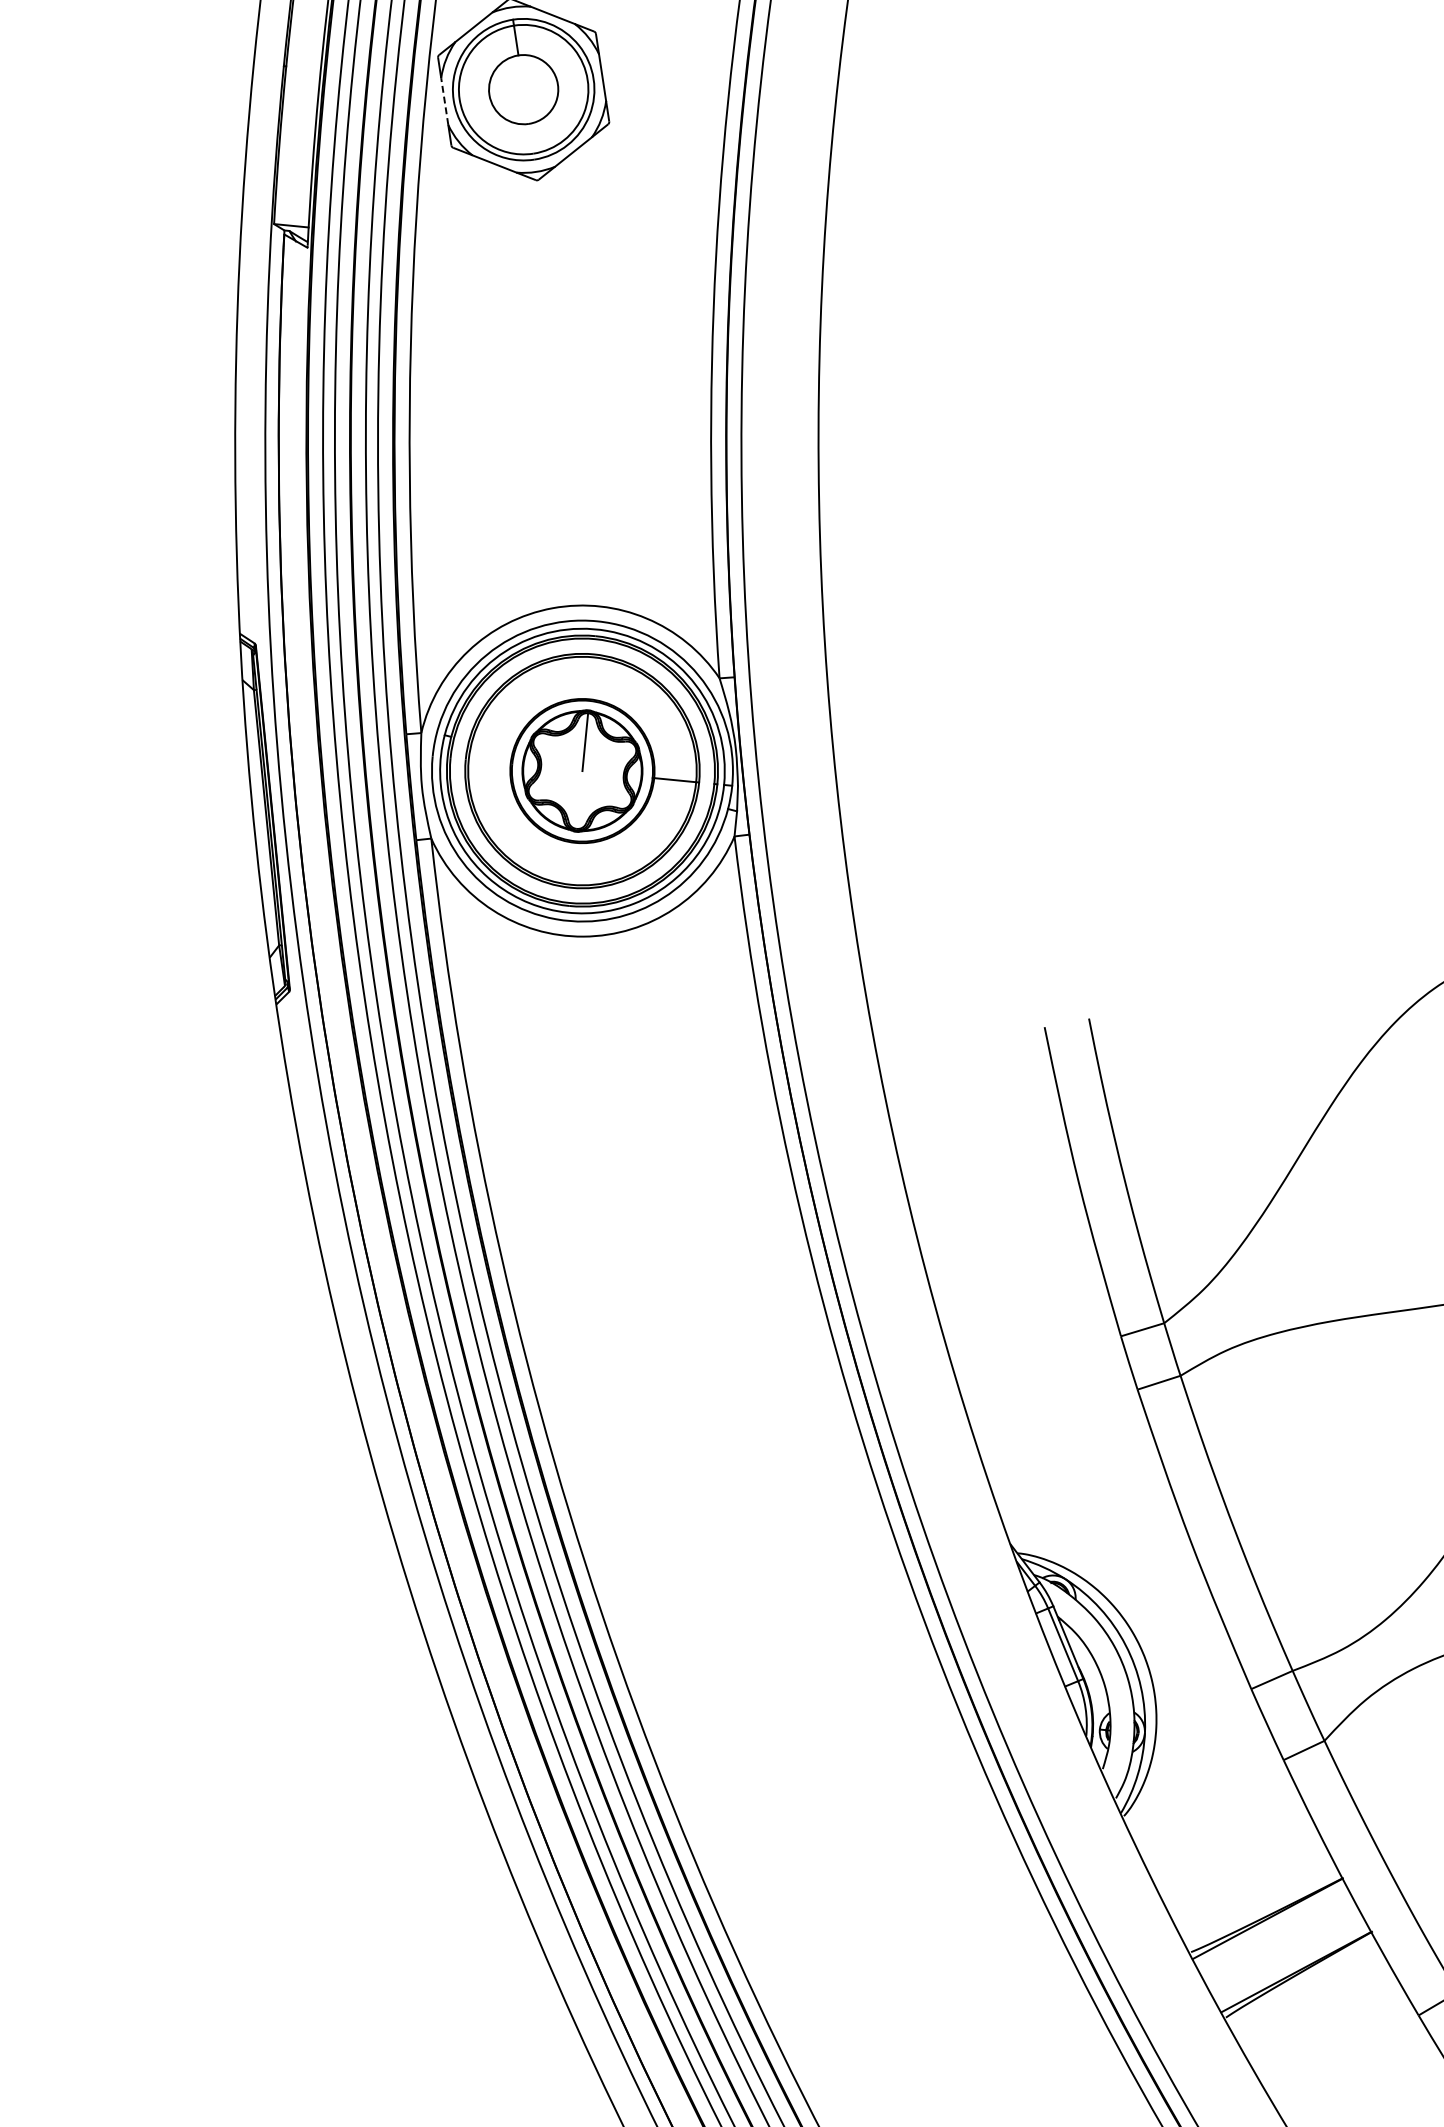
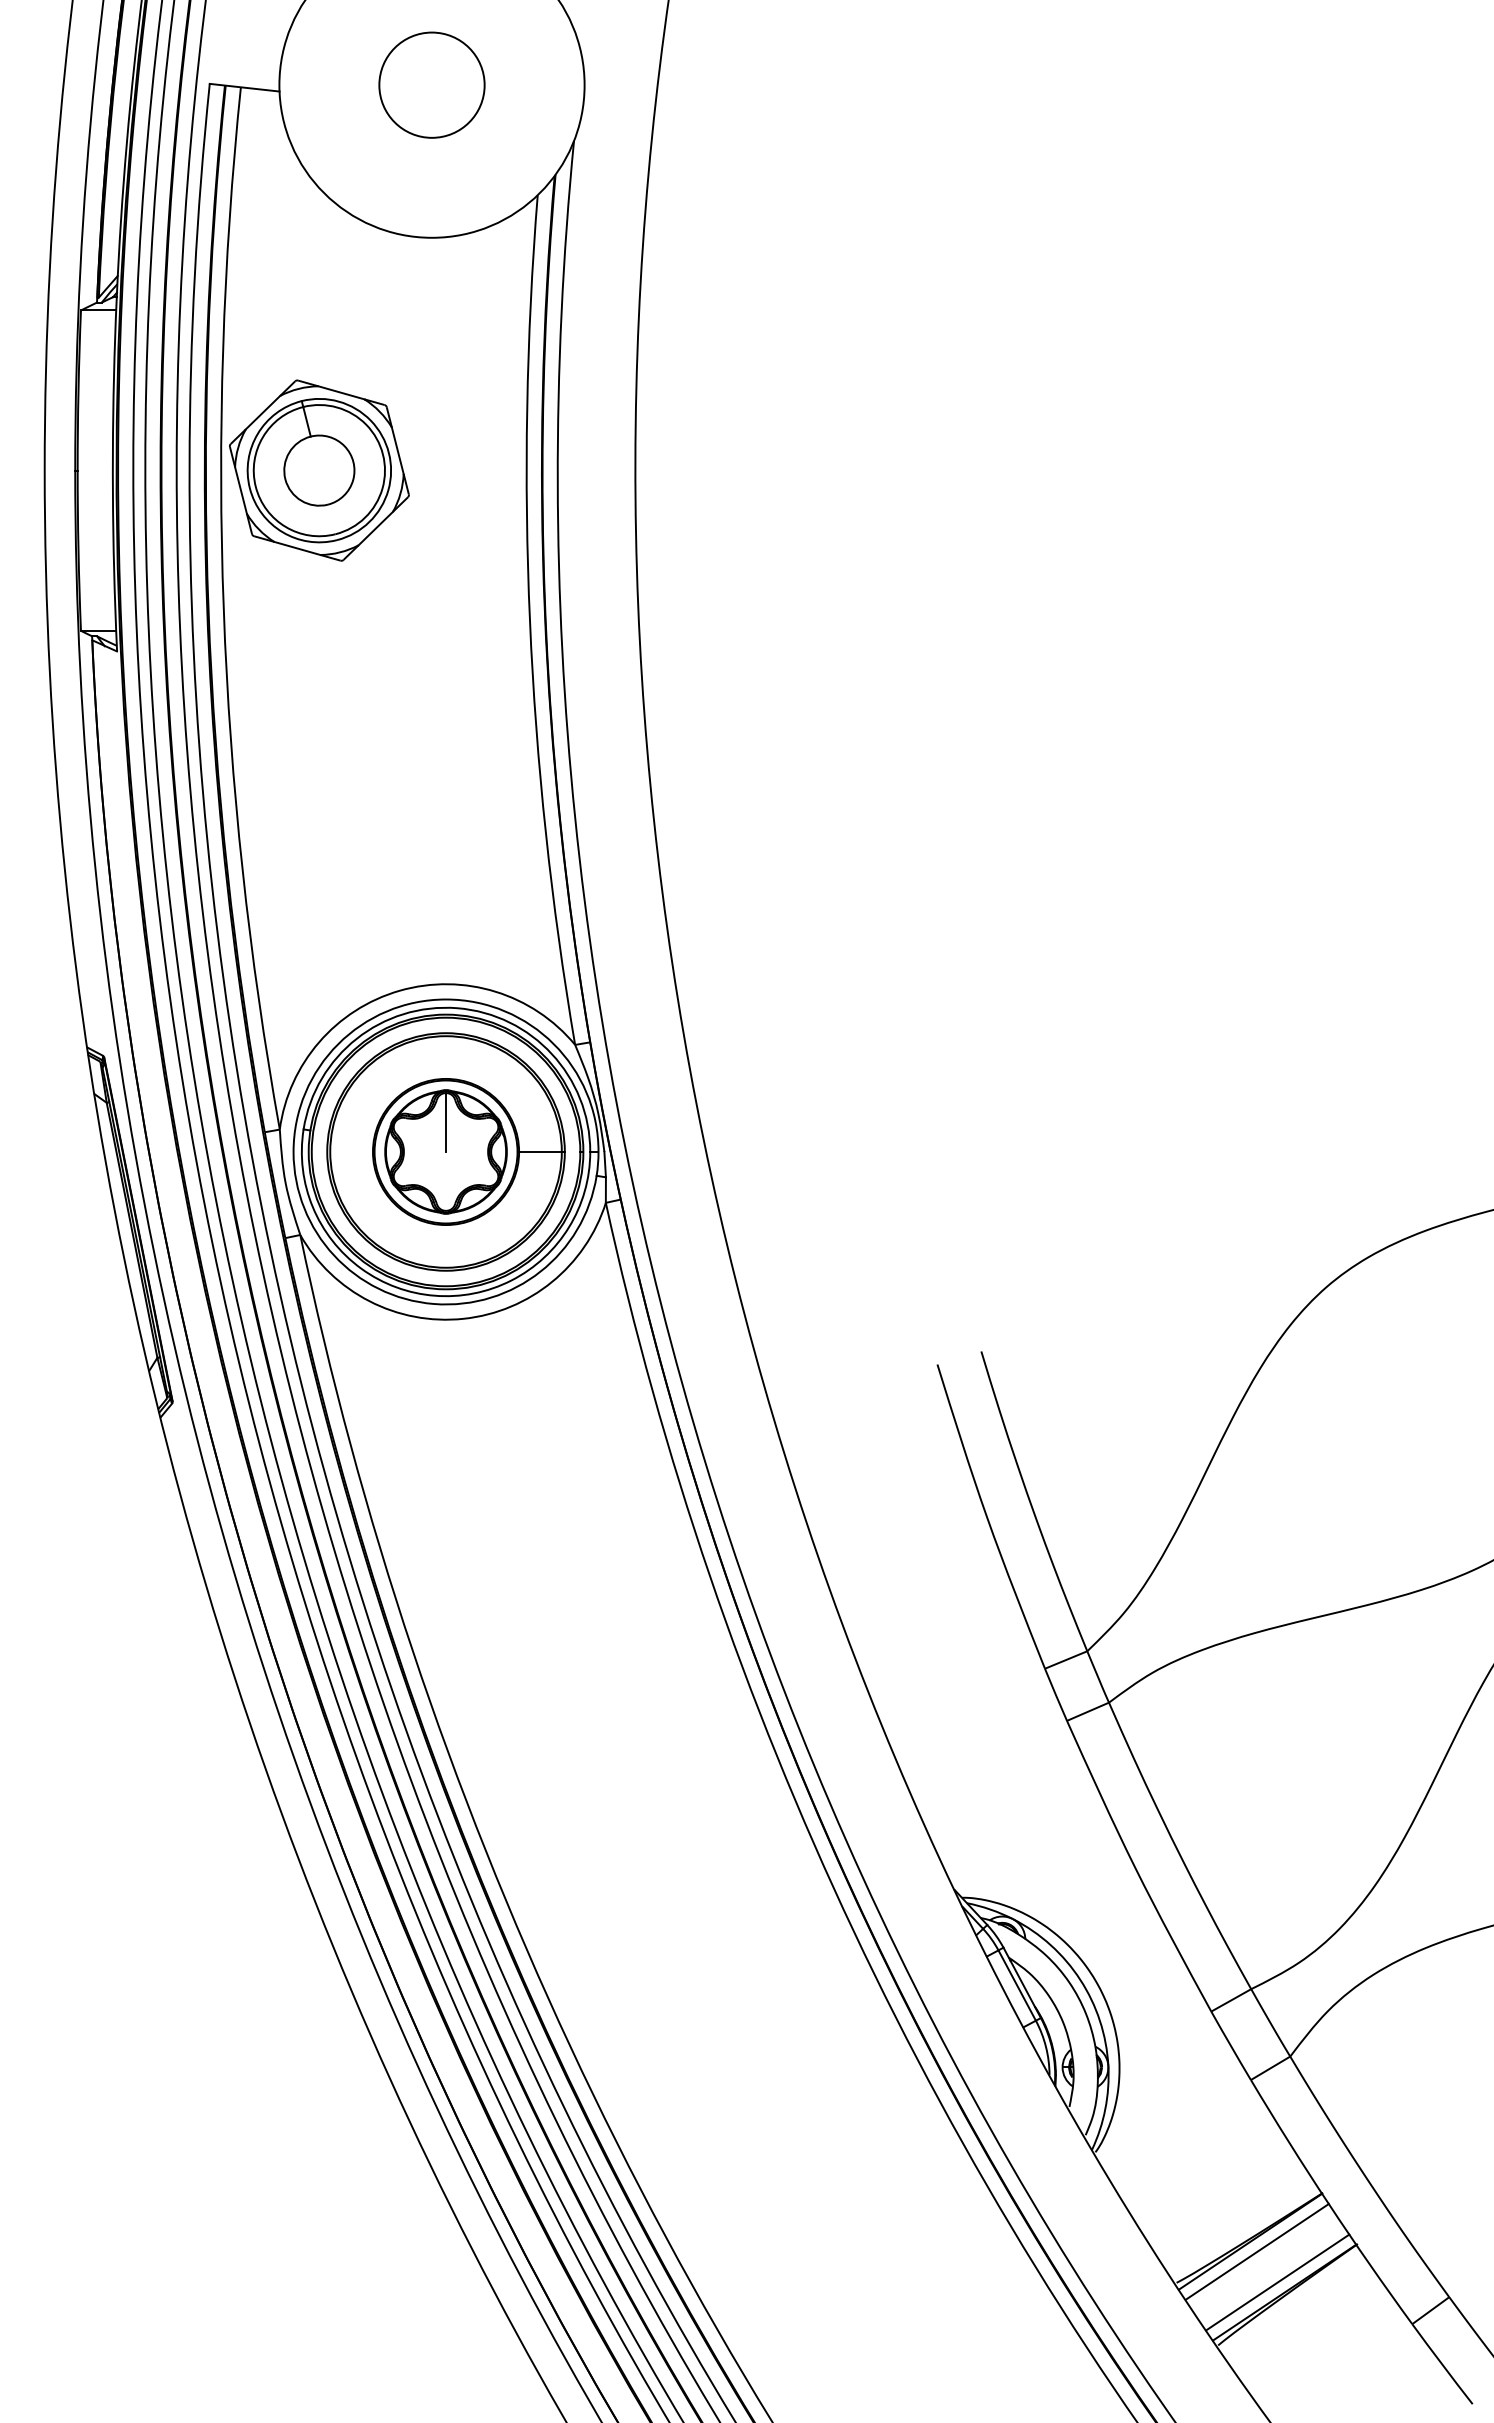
line: (444, 101) -> (240, 490), dashed -> solid
line: (1272, 1929) -> (1256, 2251), added
line: (1290, 1961) -> (1277, 2282), added

